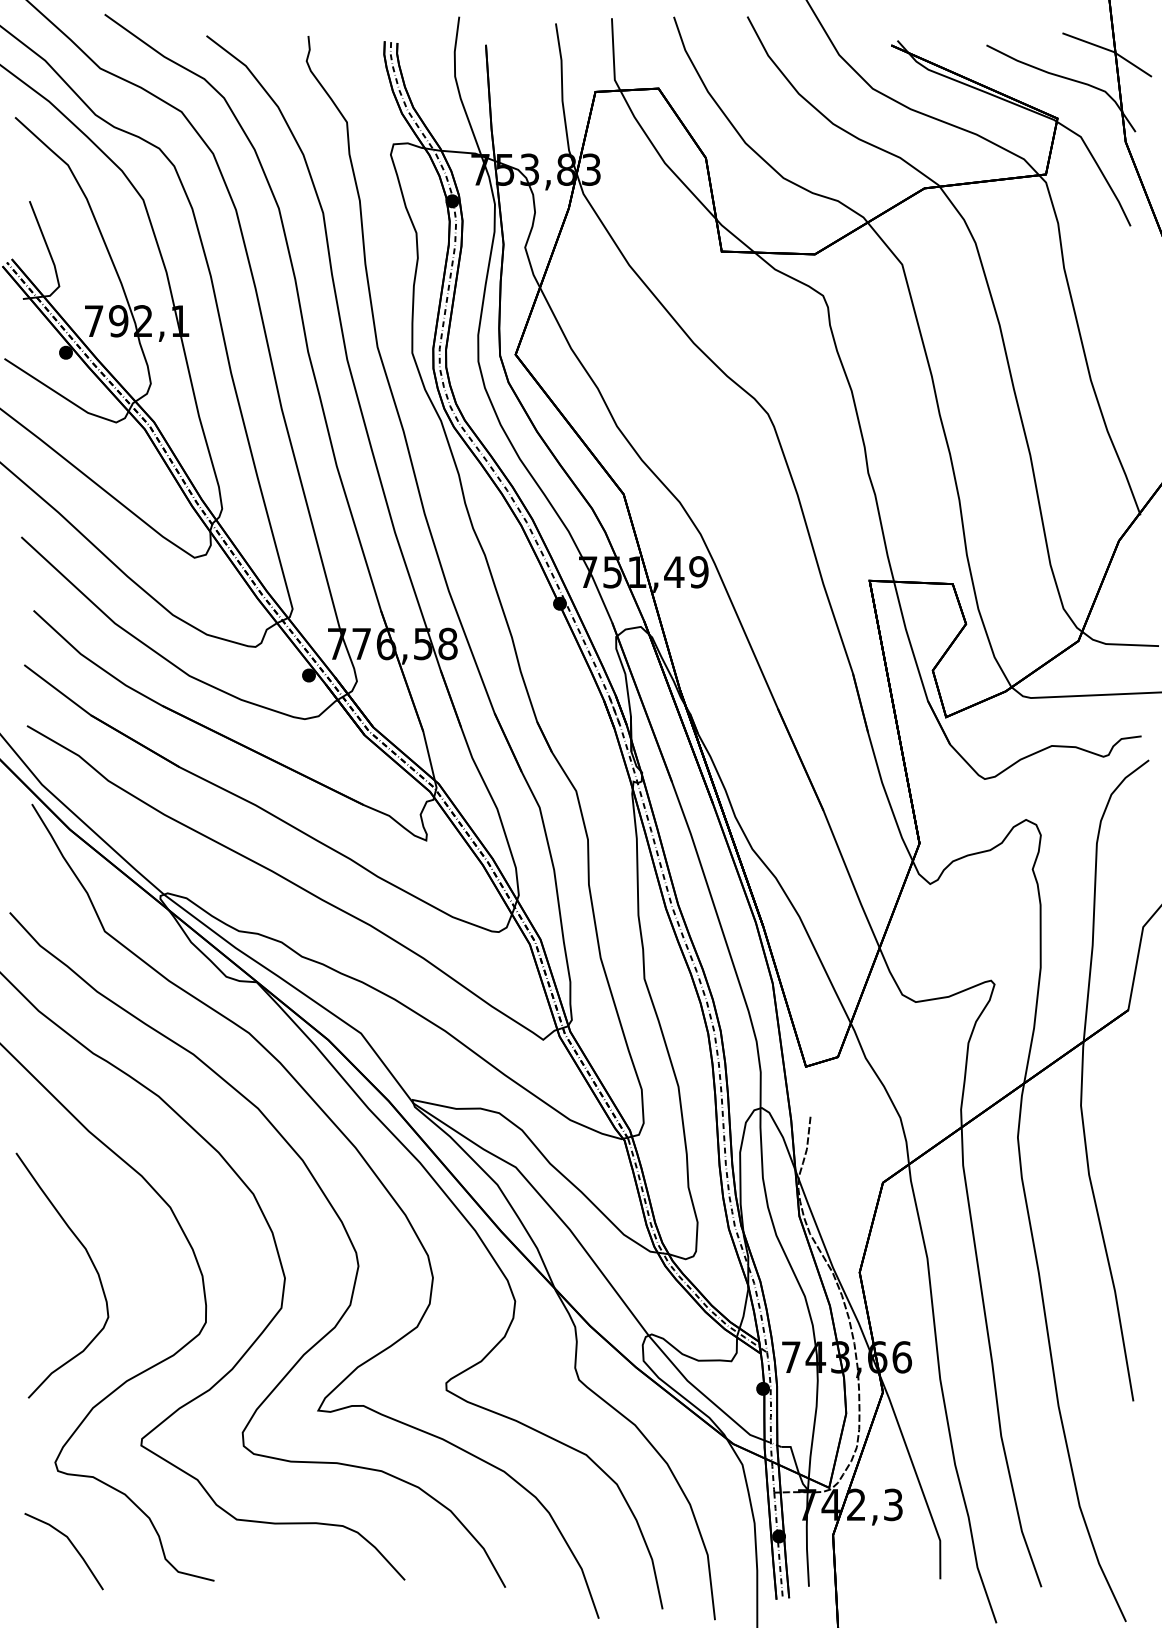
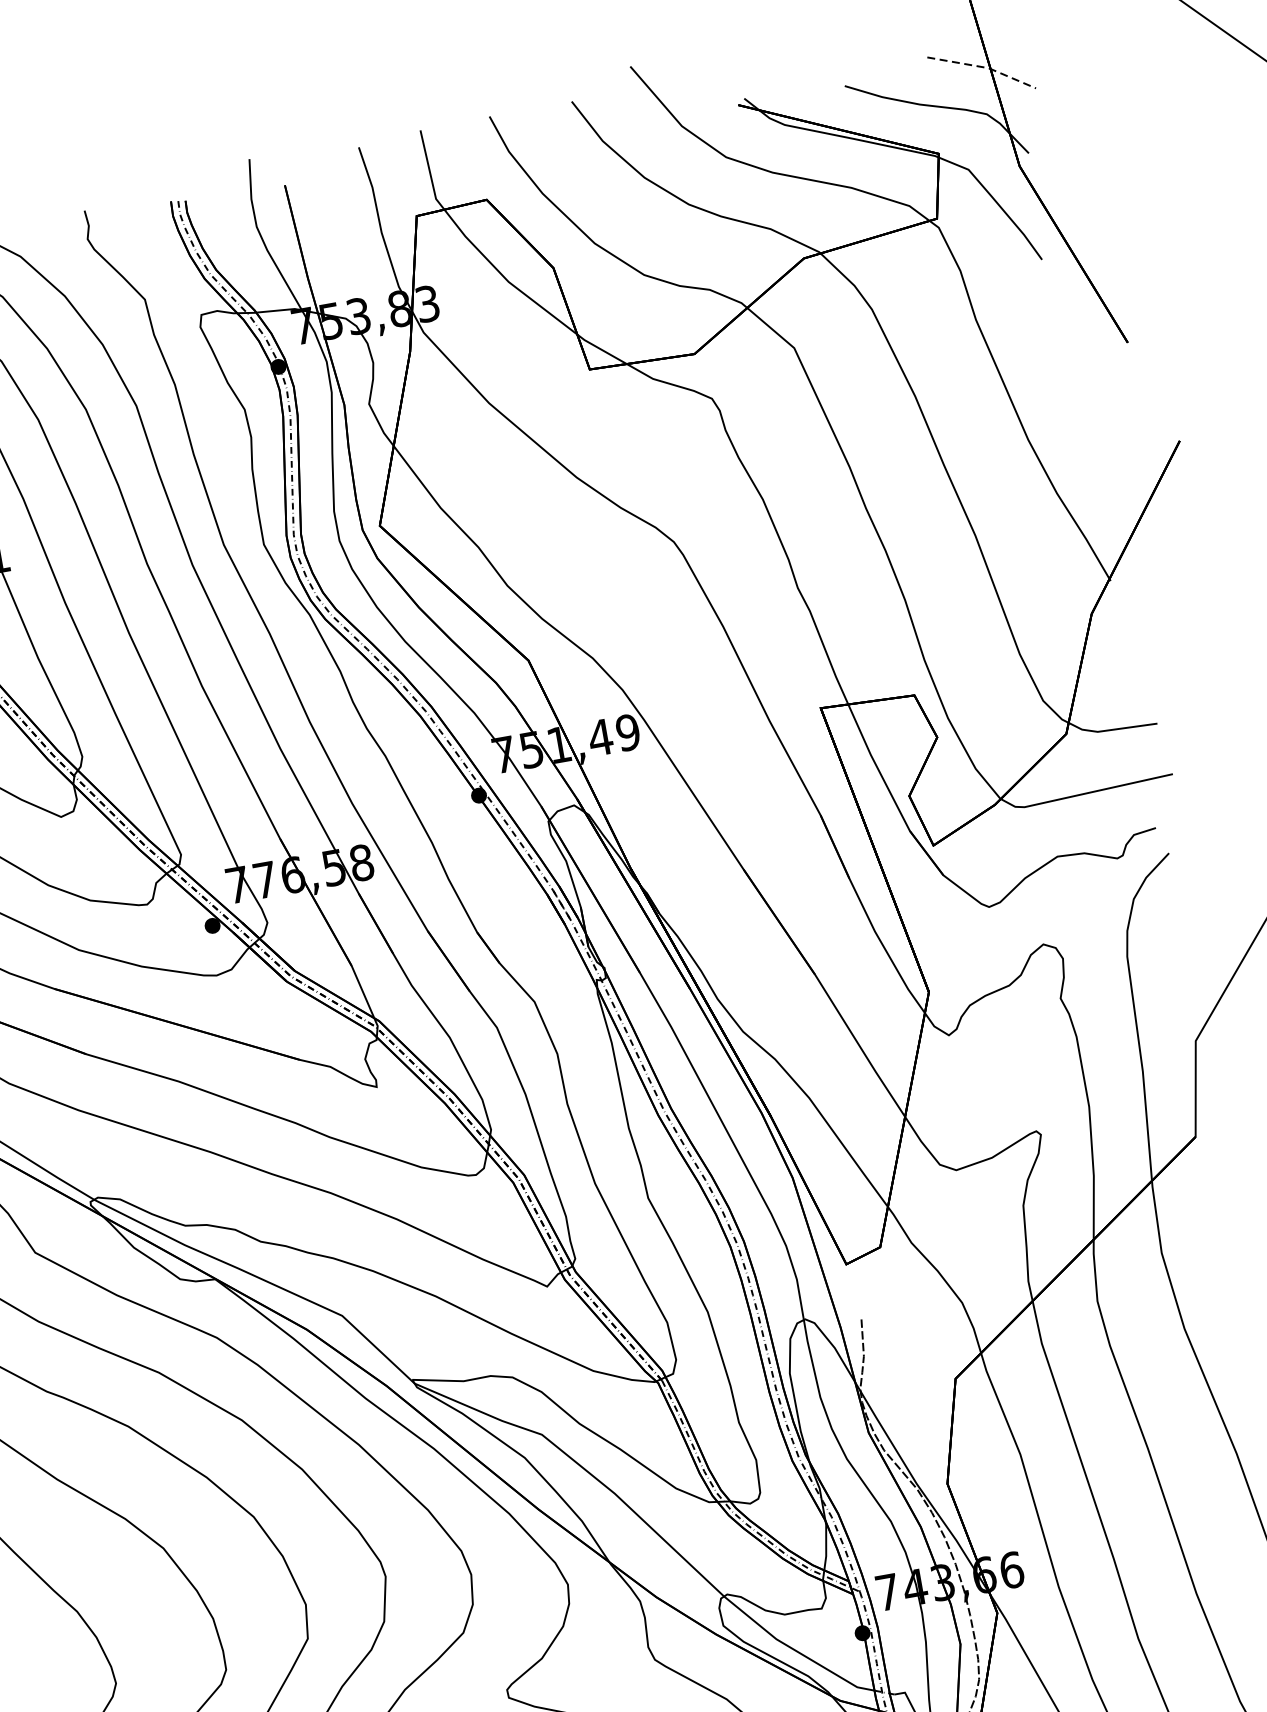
line: (1110, 50) -> (984, 67), solid -> dashed

